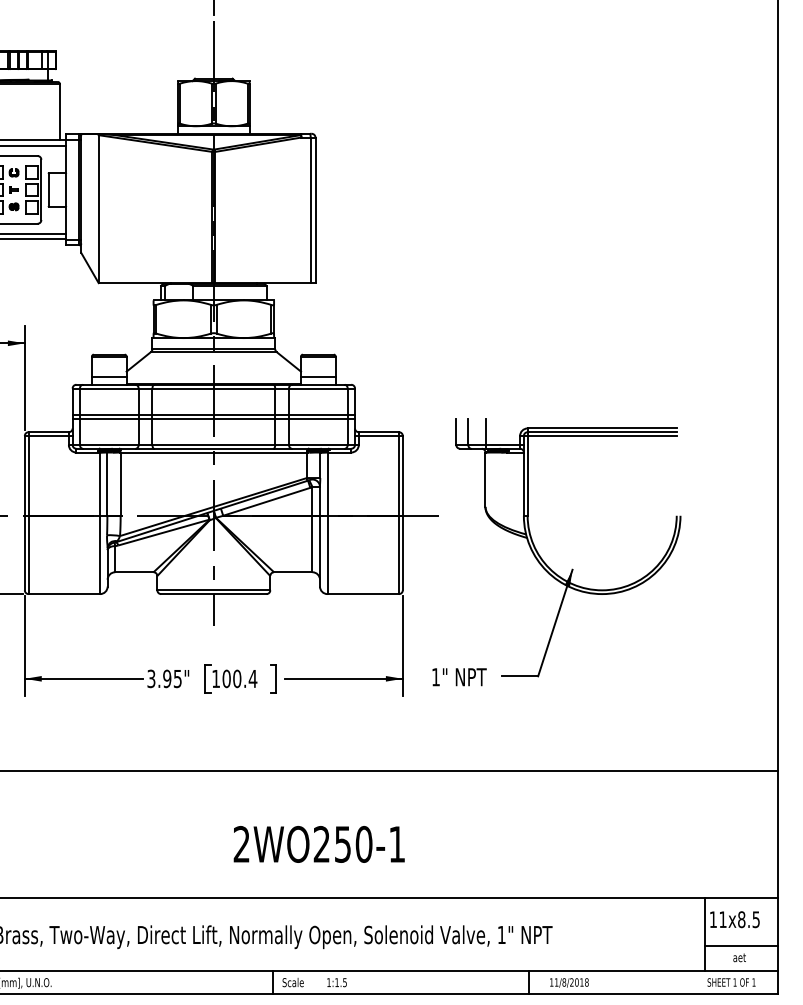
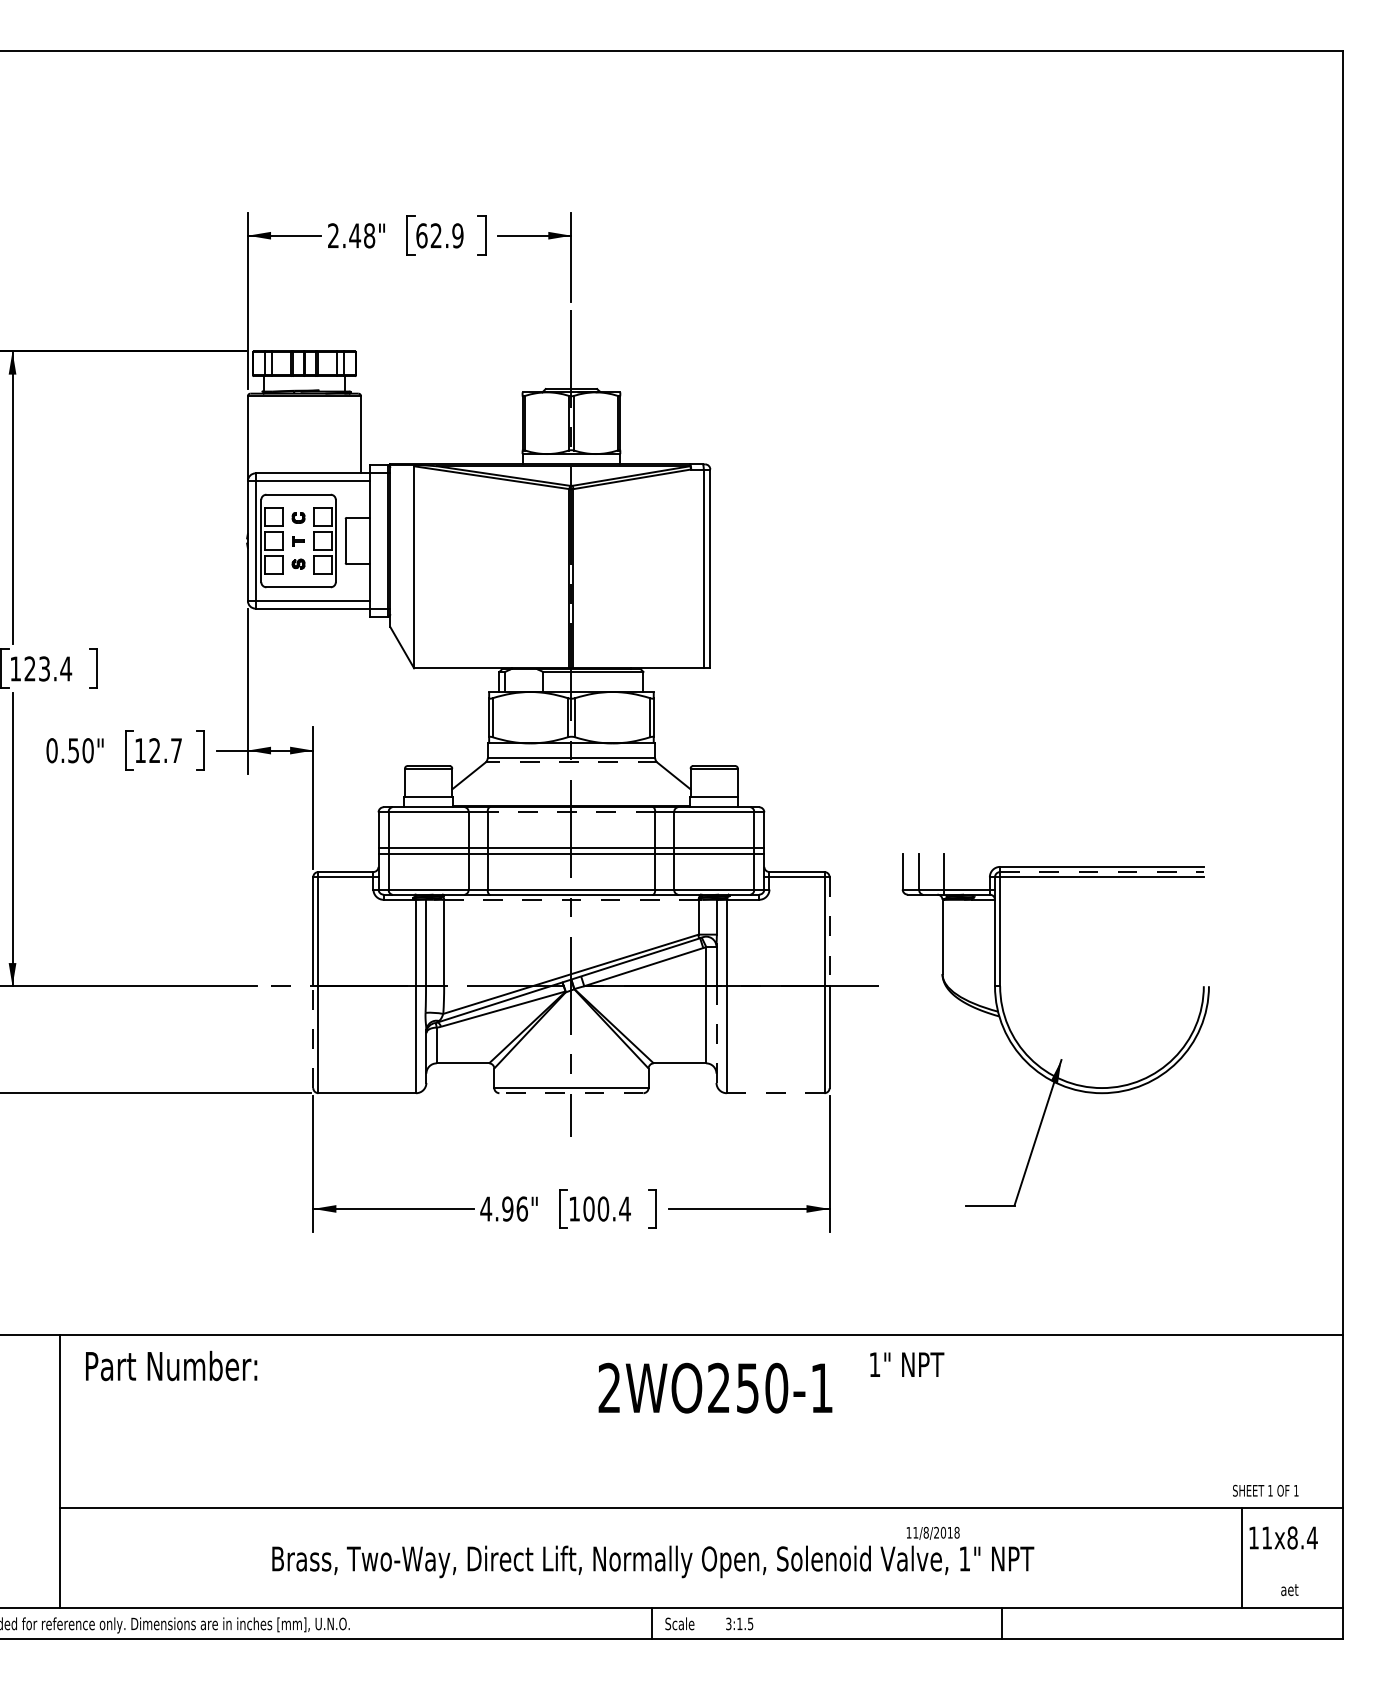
line: (213, 352) -> (571, 762), solid -> dashed
line: (213, 388) -> (571, 812), solid -> dashed
line: (601, 432) -> (1101, 872), solid -> dashed
line: (213, 452) -> (570, 899), solid -> dashed
line: (402, 475) -> (829, 931), solid -> dashed
line: (320, 551) -> (716, 1034), solid -> dashed
line: (25, 553) -> (313, 1037), solid -> dashed
line: (213, 594) -> (570, 1093), solid -> dashed
line: (363, 594) -> (775, 1093), solid -> dashed
text: (459, 677) -> (907, 1364), moved
text: (164, 678) -> (504, 1208), 3.95" -> 4.96"
text: (319, 843) -> (715, 1387), moved
text: (756, 919) -> (1312, 1537), 11x8.5 -> 11x8.4
line: (741, 945) -> (1292, 1573), removed
text: (328, 982) -> (728, 1623), 1:1.5 -> 3:1.5
text: (568, 982) -> (932, 1532), moved
text: (731, 982) -> (1265, 1490), moved

